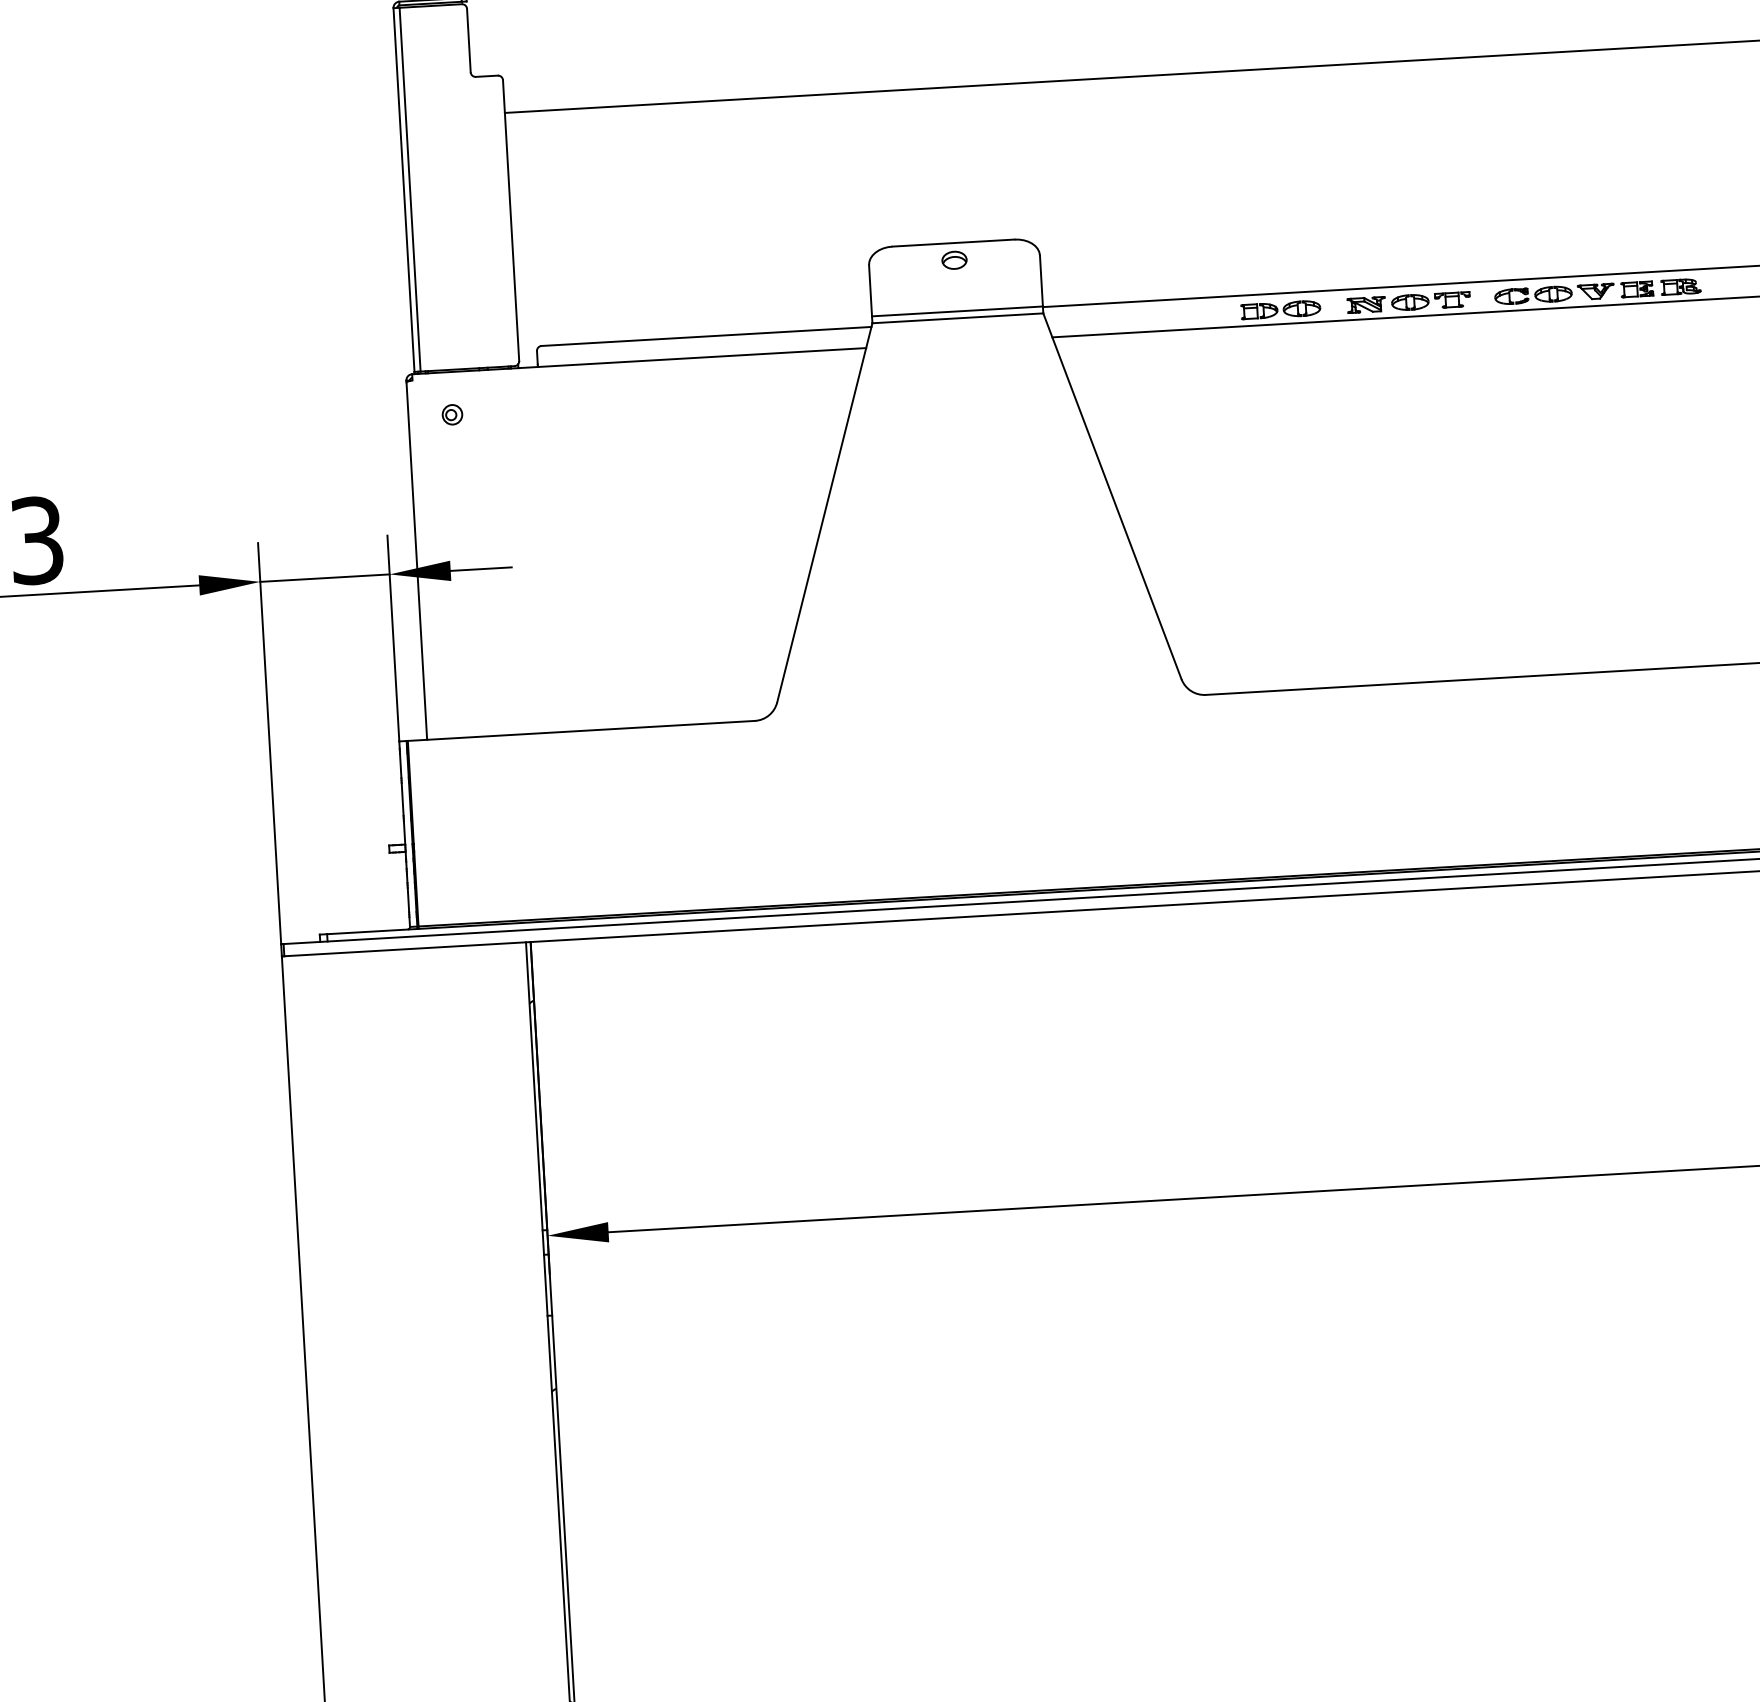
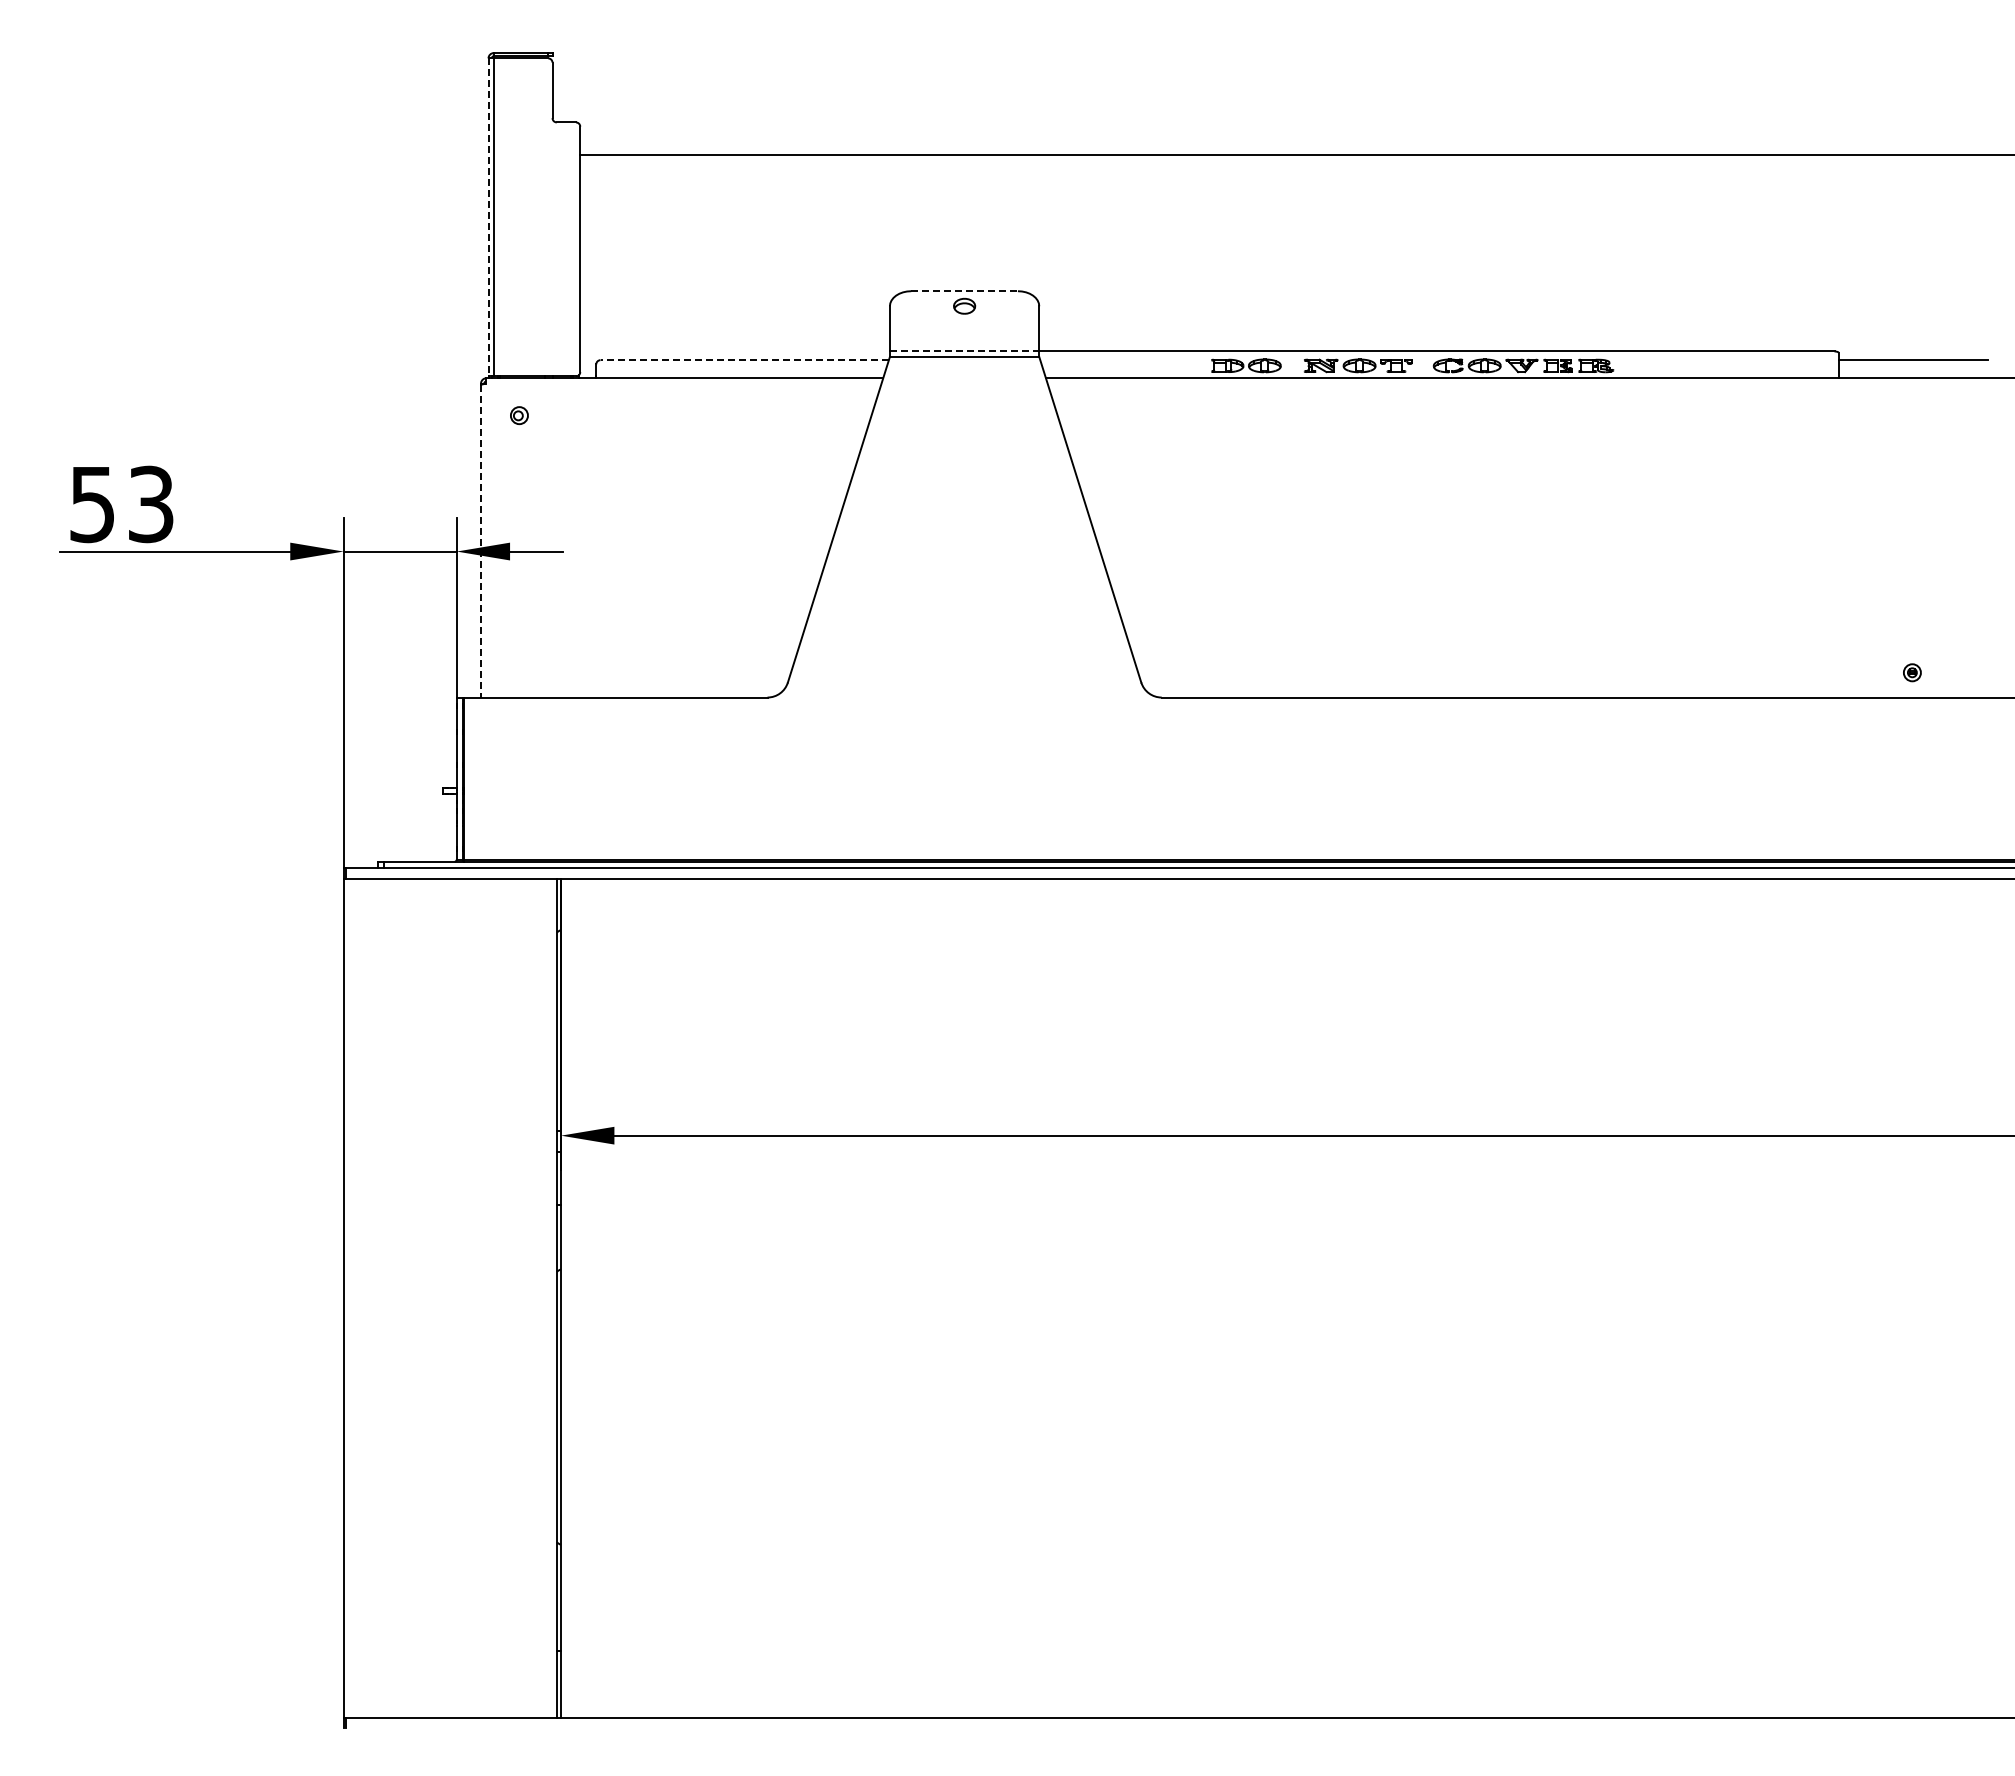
line: (404, 190) -> (488, 217), solid -> dashed
line: (954, 243) -> (965, 291), solid -> dashed
line: (957, 310) -> (964, 350), solid -> dashed
line: (706, 336) -> (744, 360), solid -> dashed
line: (417, 561) -> (481, 541), solid -> dashed

